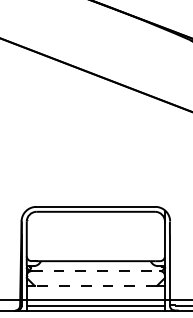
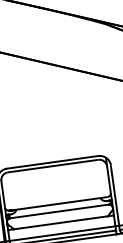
line: (96, 271) -> (59, 211), dashed -> solid
line: (95, 285) -> (60, 222), dashed -> solid

